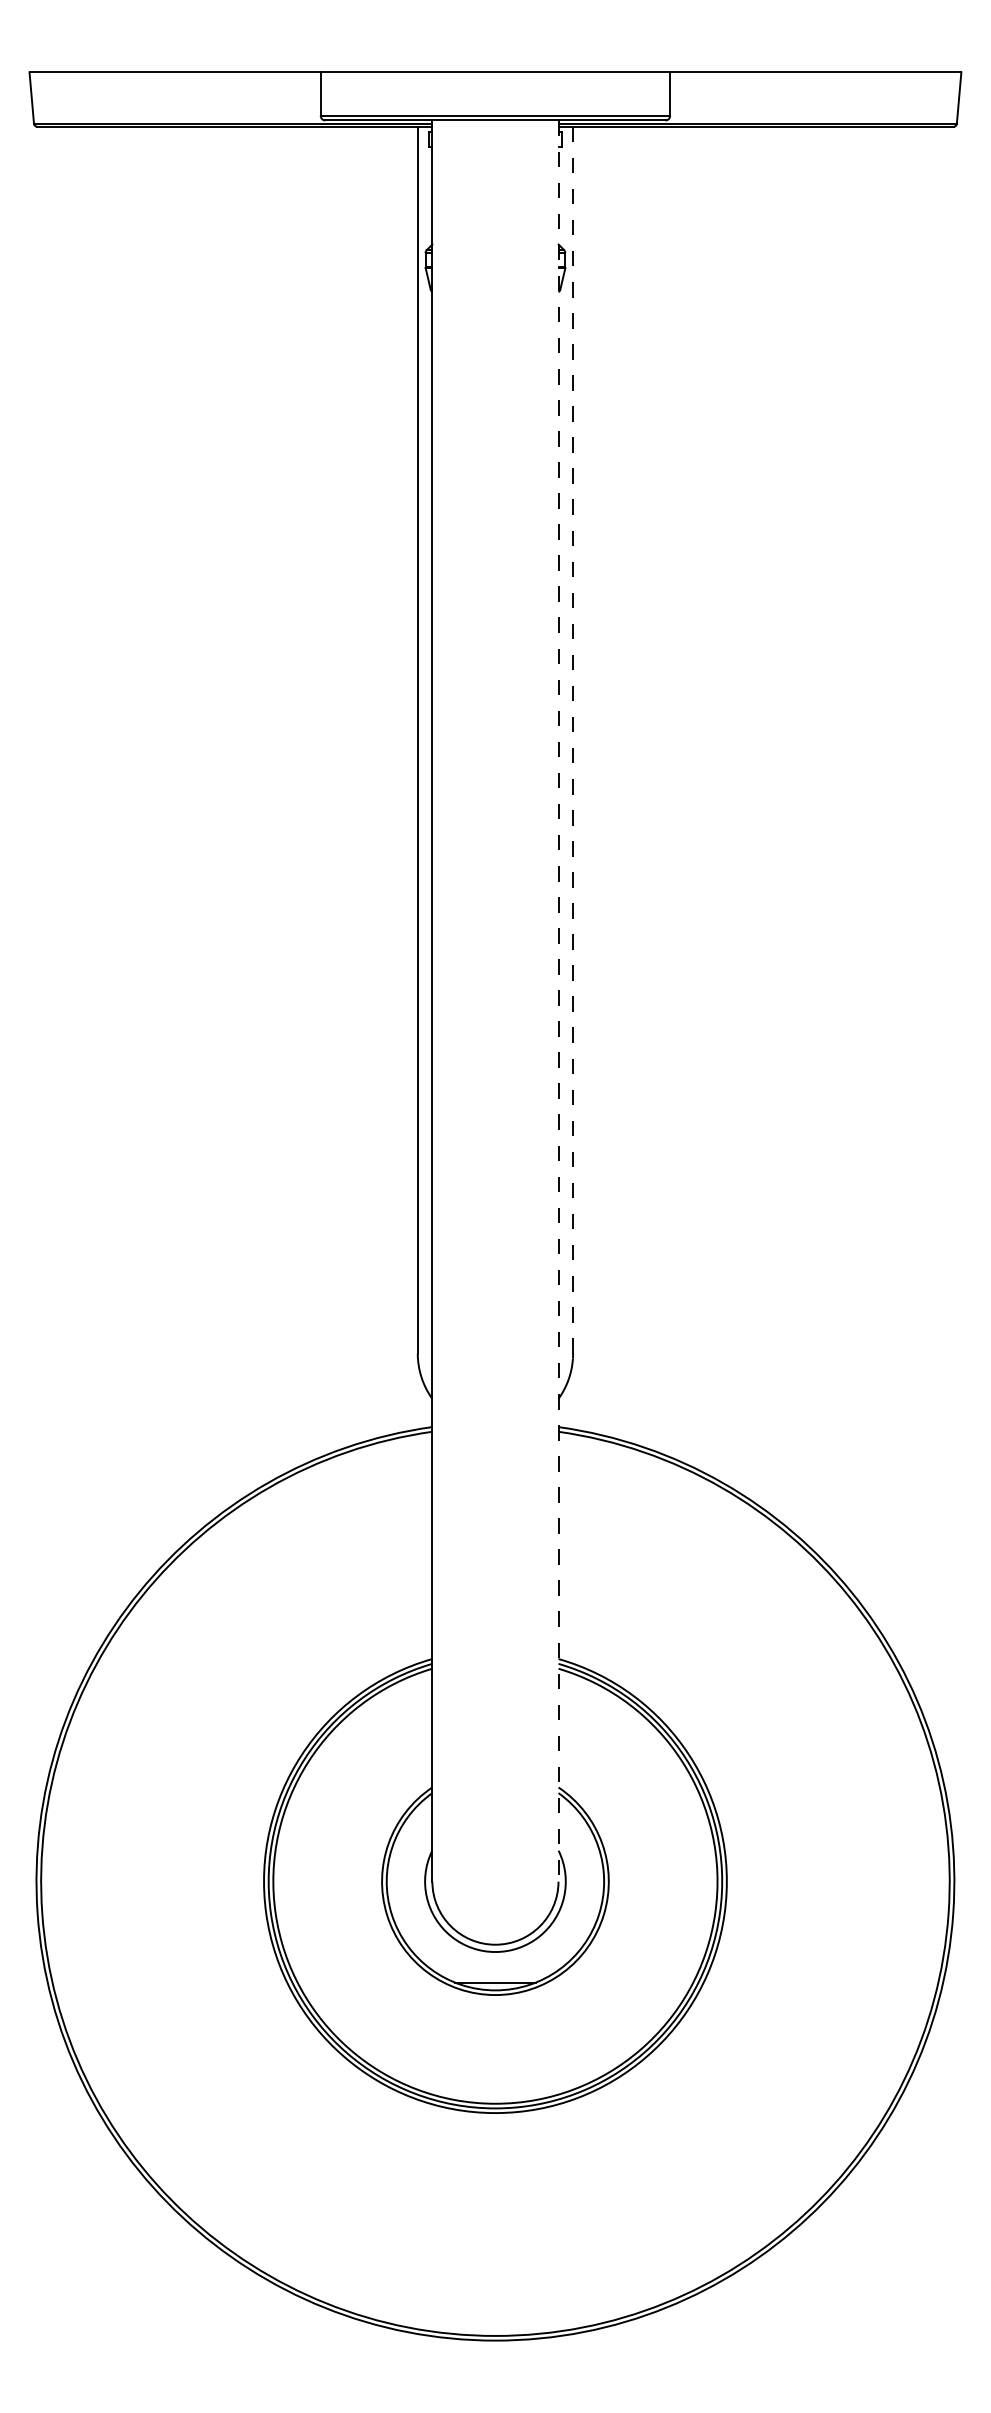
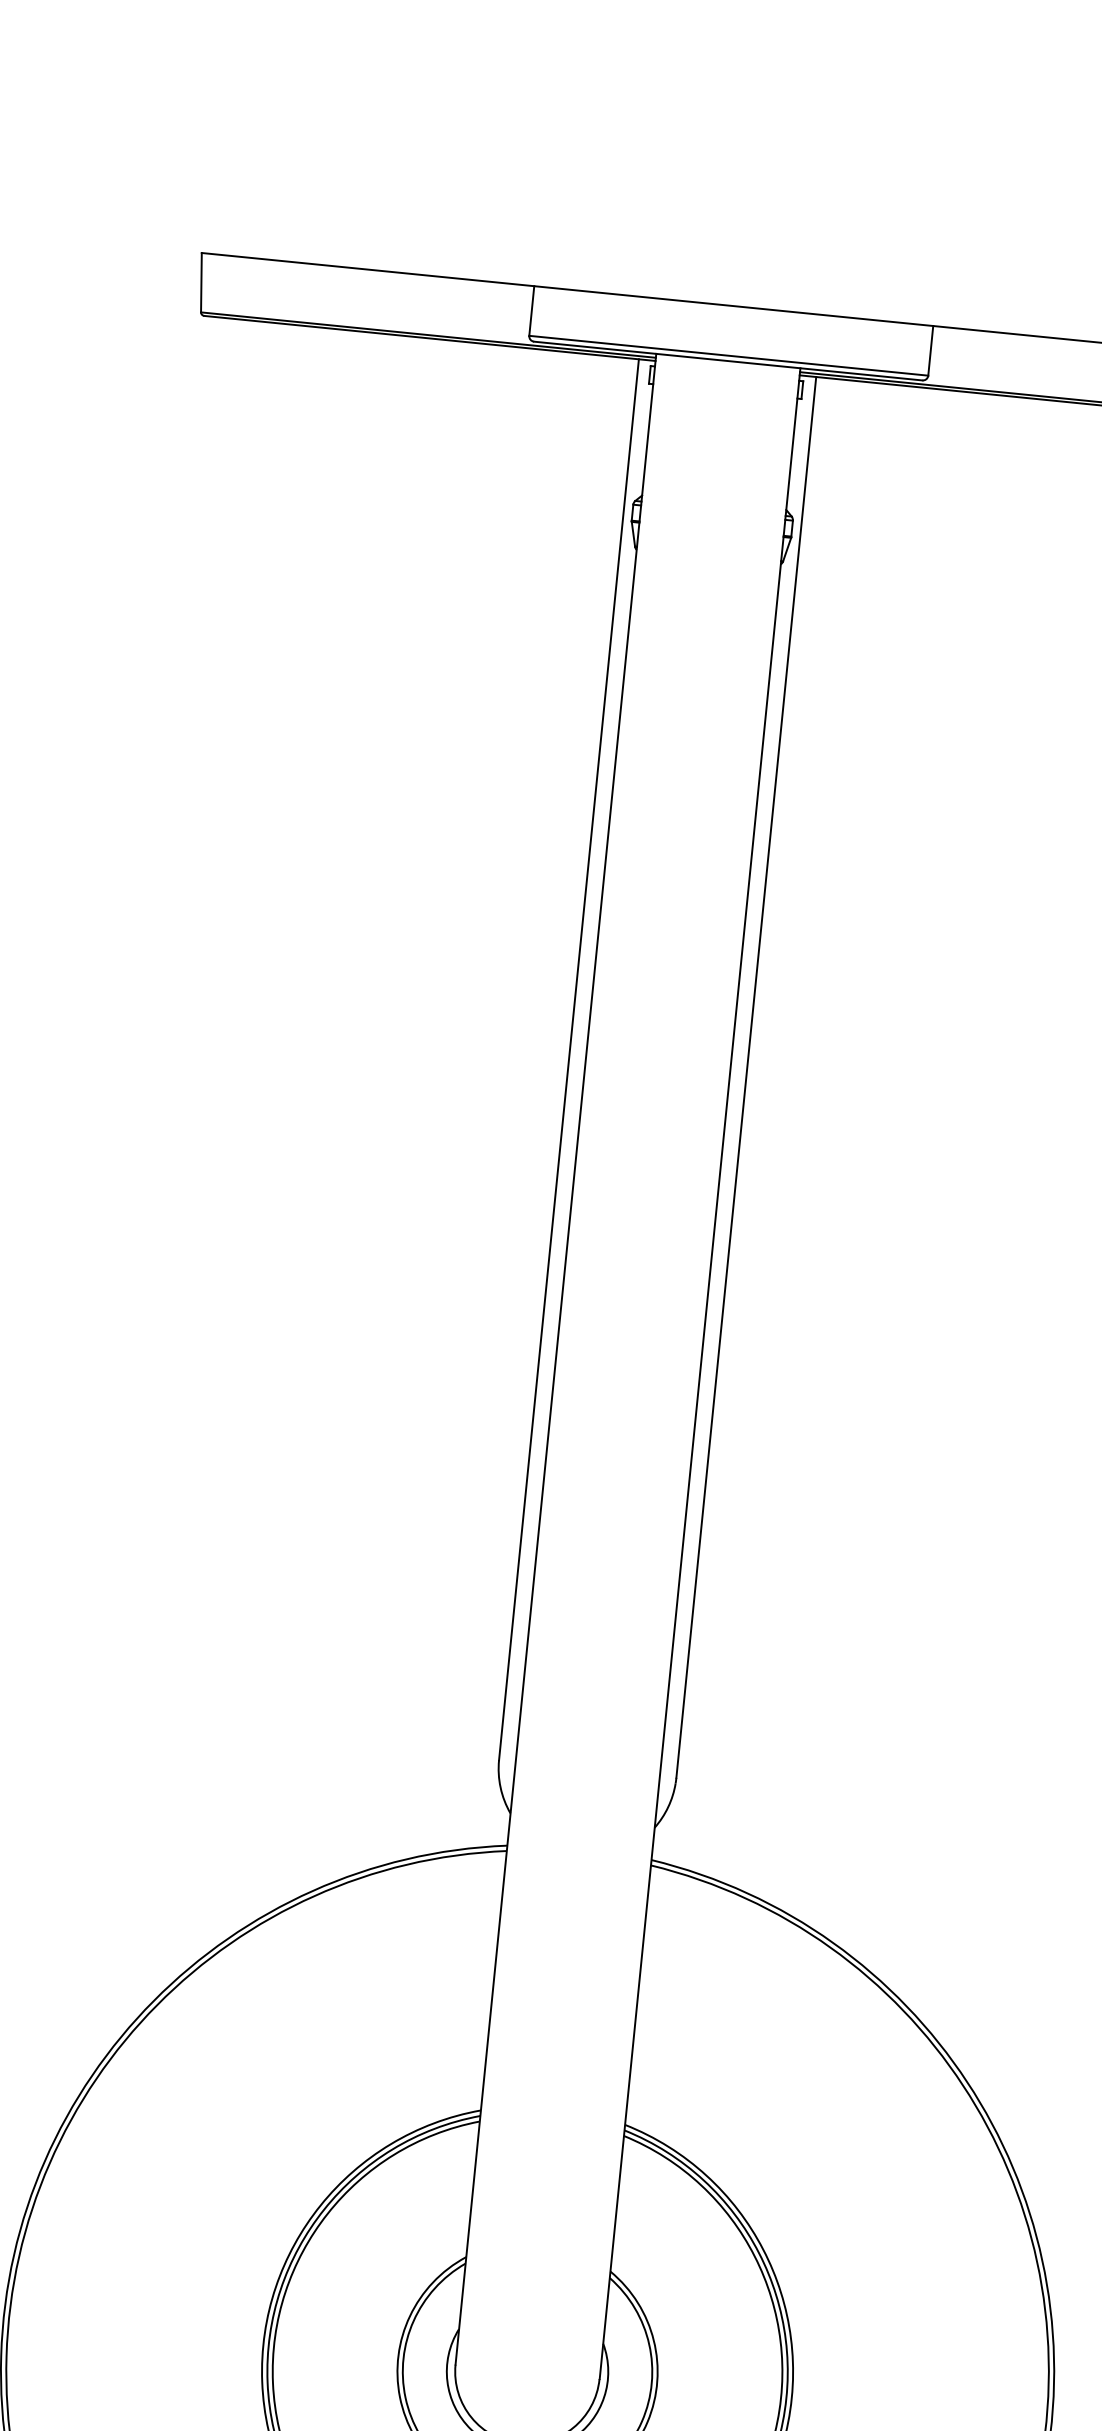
line: (573, 740) -> (746, 1077), dashed -> solid
line: (558, 1001) -> (699, 1374), dashed -> solid

